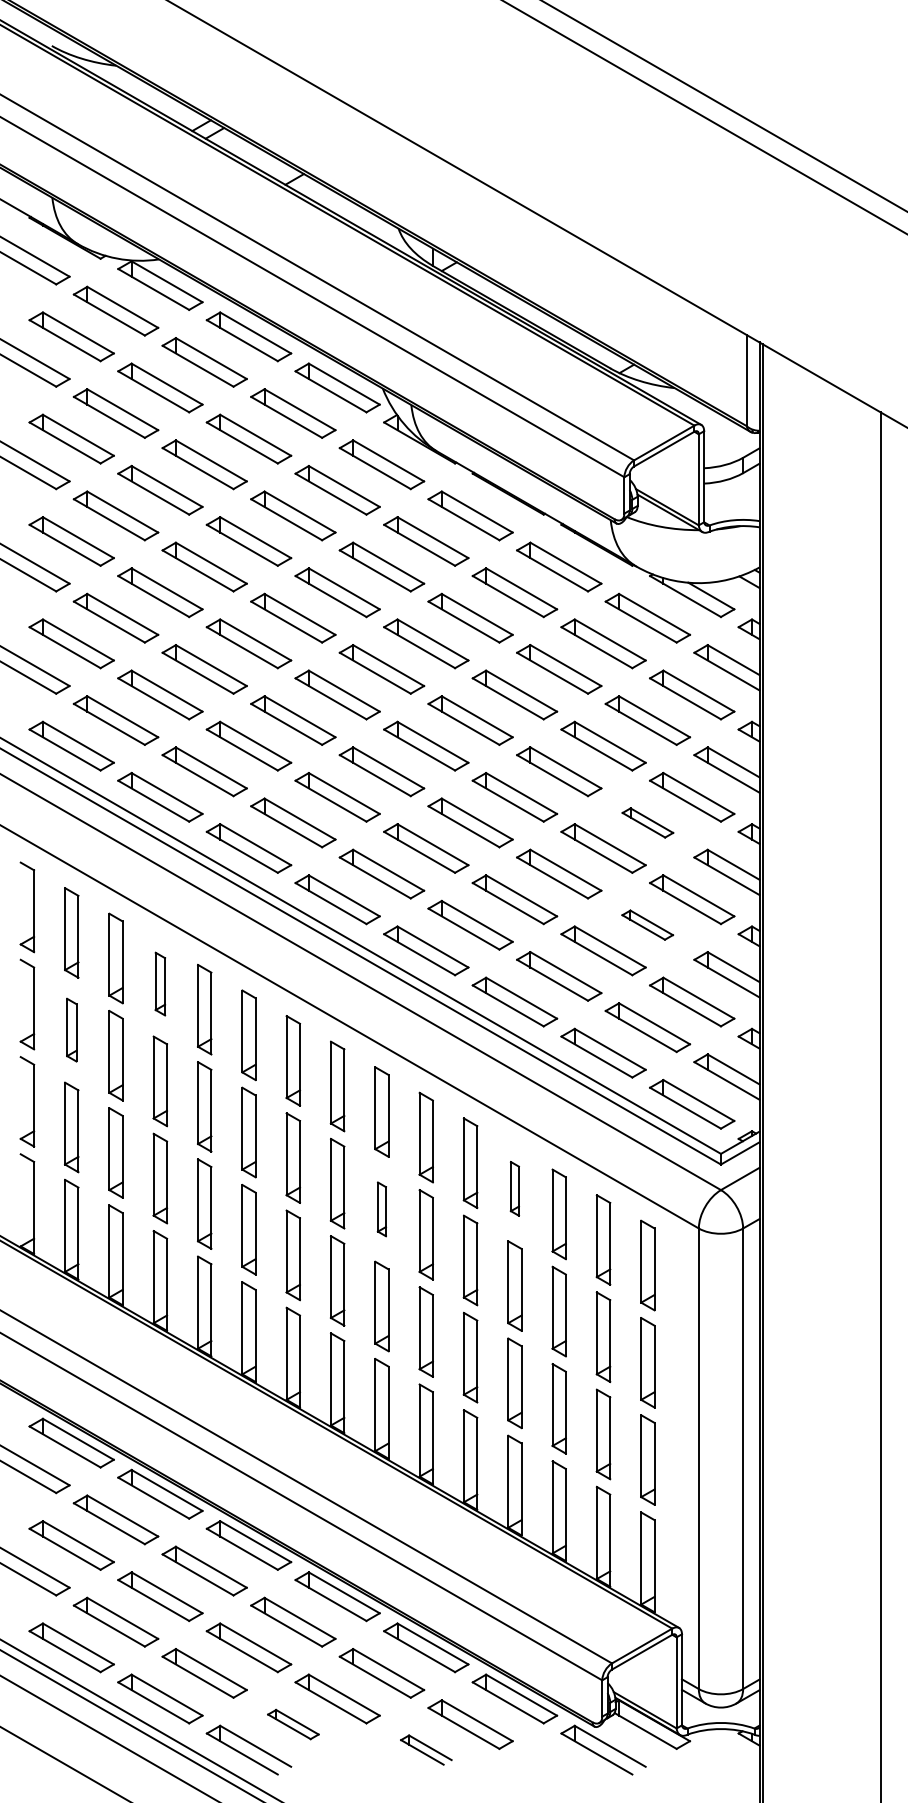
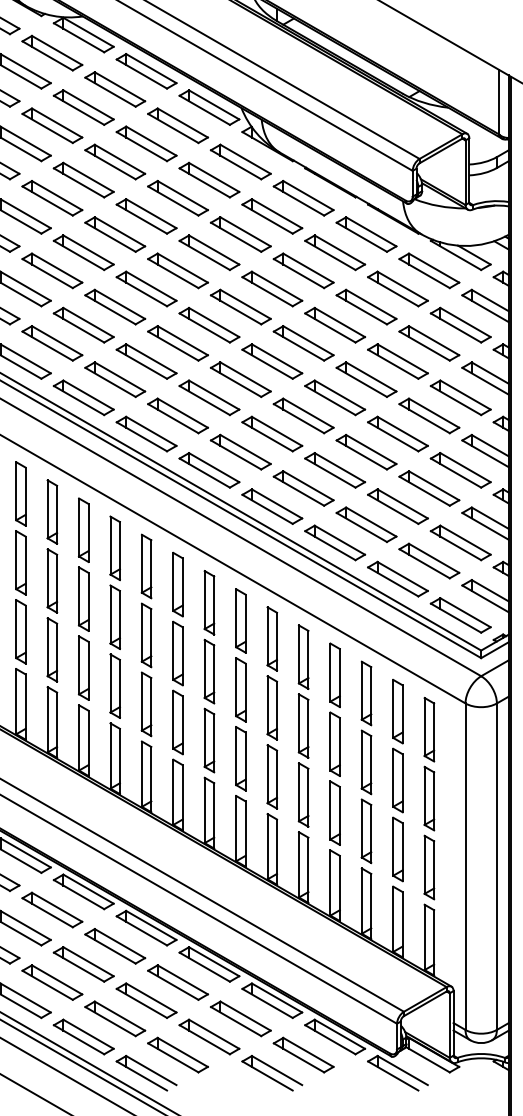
part: (647, 822) -> (429, 415), size x1.67
part: (647, 924) -> (429, 487), size x1.67
part: (160, 983) -> (83, 529), size x1.43
part: (71, 1029) -> (20, 562), size x1.43
part: (514, 1188) -> (334, 675), size x1.67
part: (381, 1209) -> (240, 689), size x1.67
part: (293, 1724) -> (178, 1055), size x1.67
part: (426, 1749) -> (272, 1072), size x1.67

